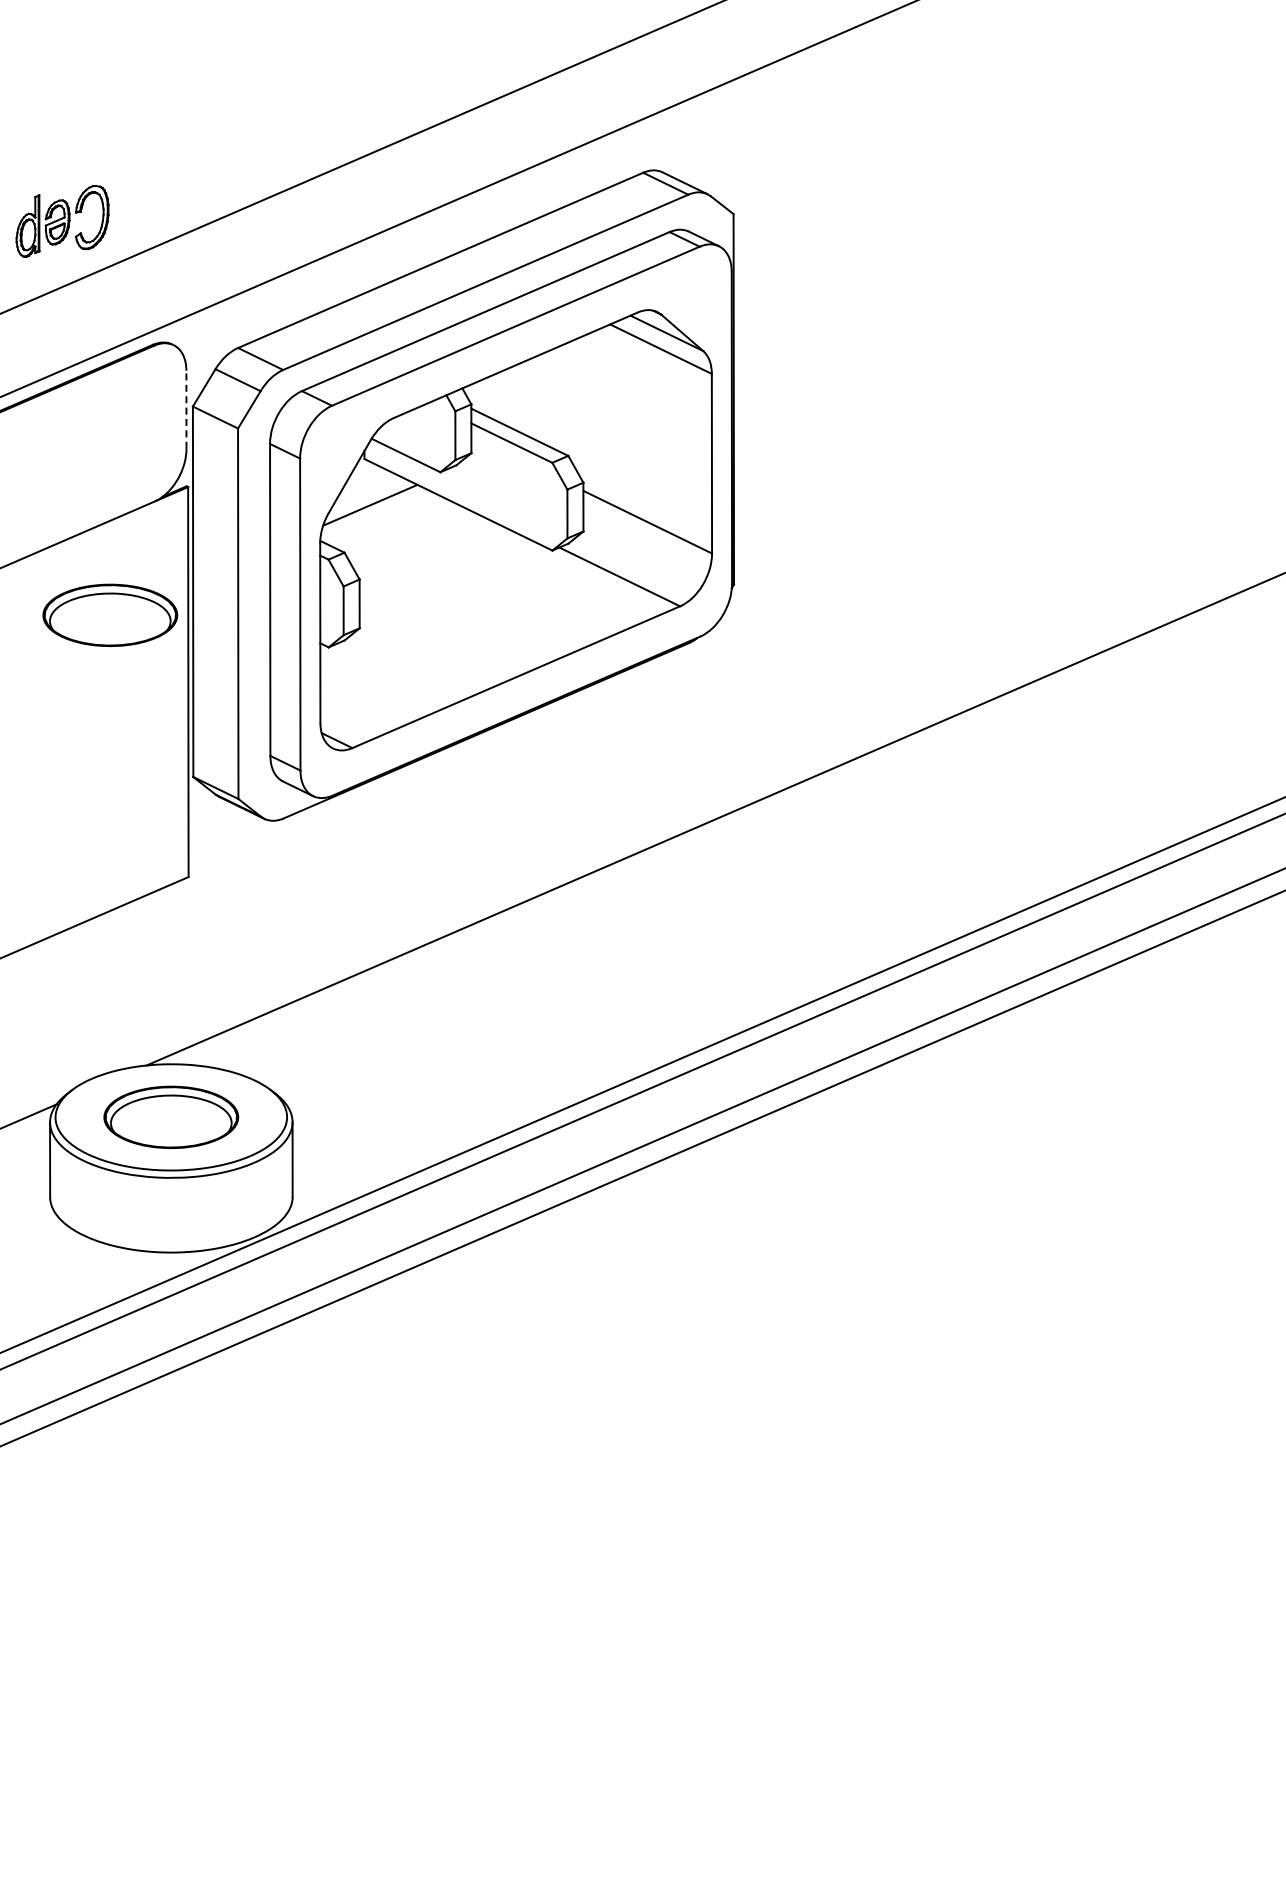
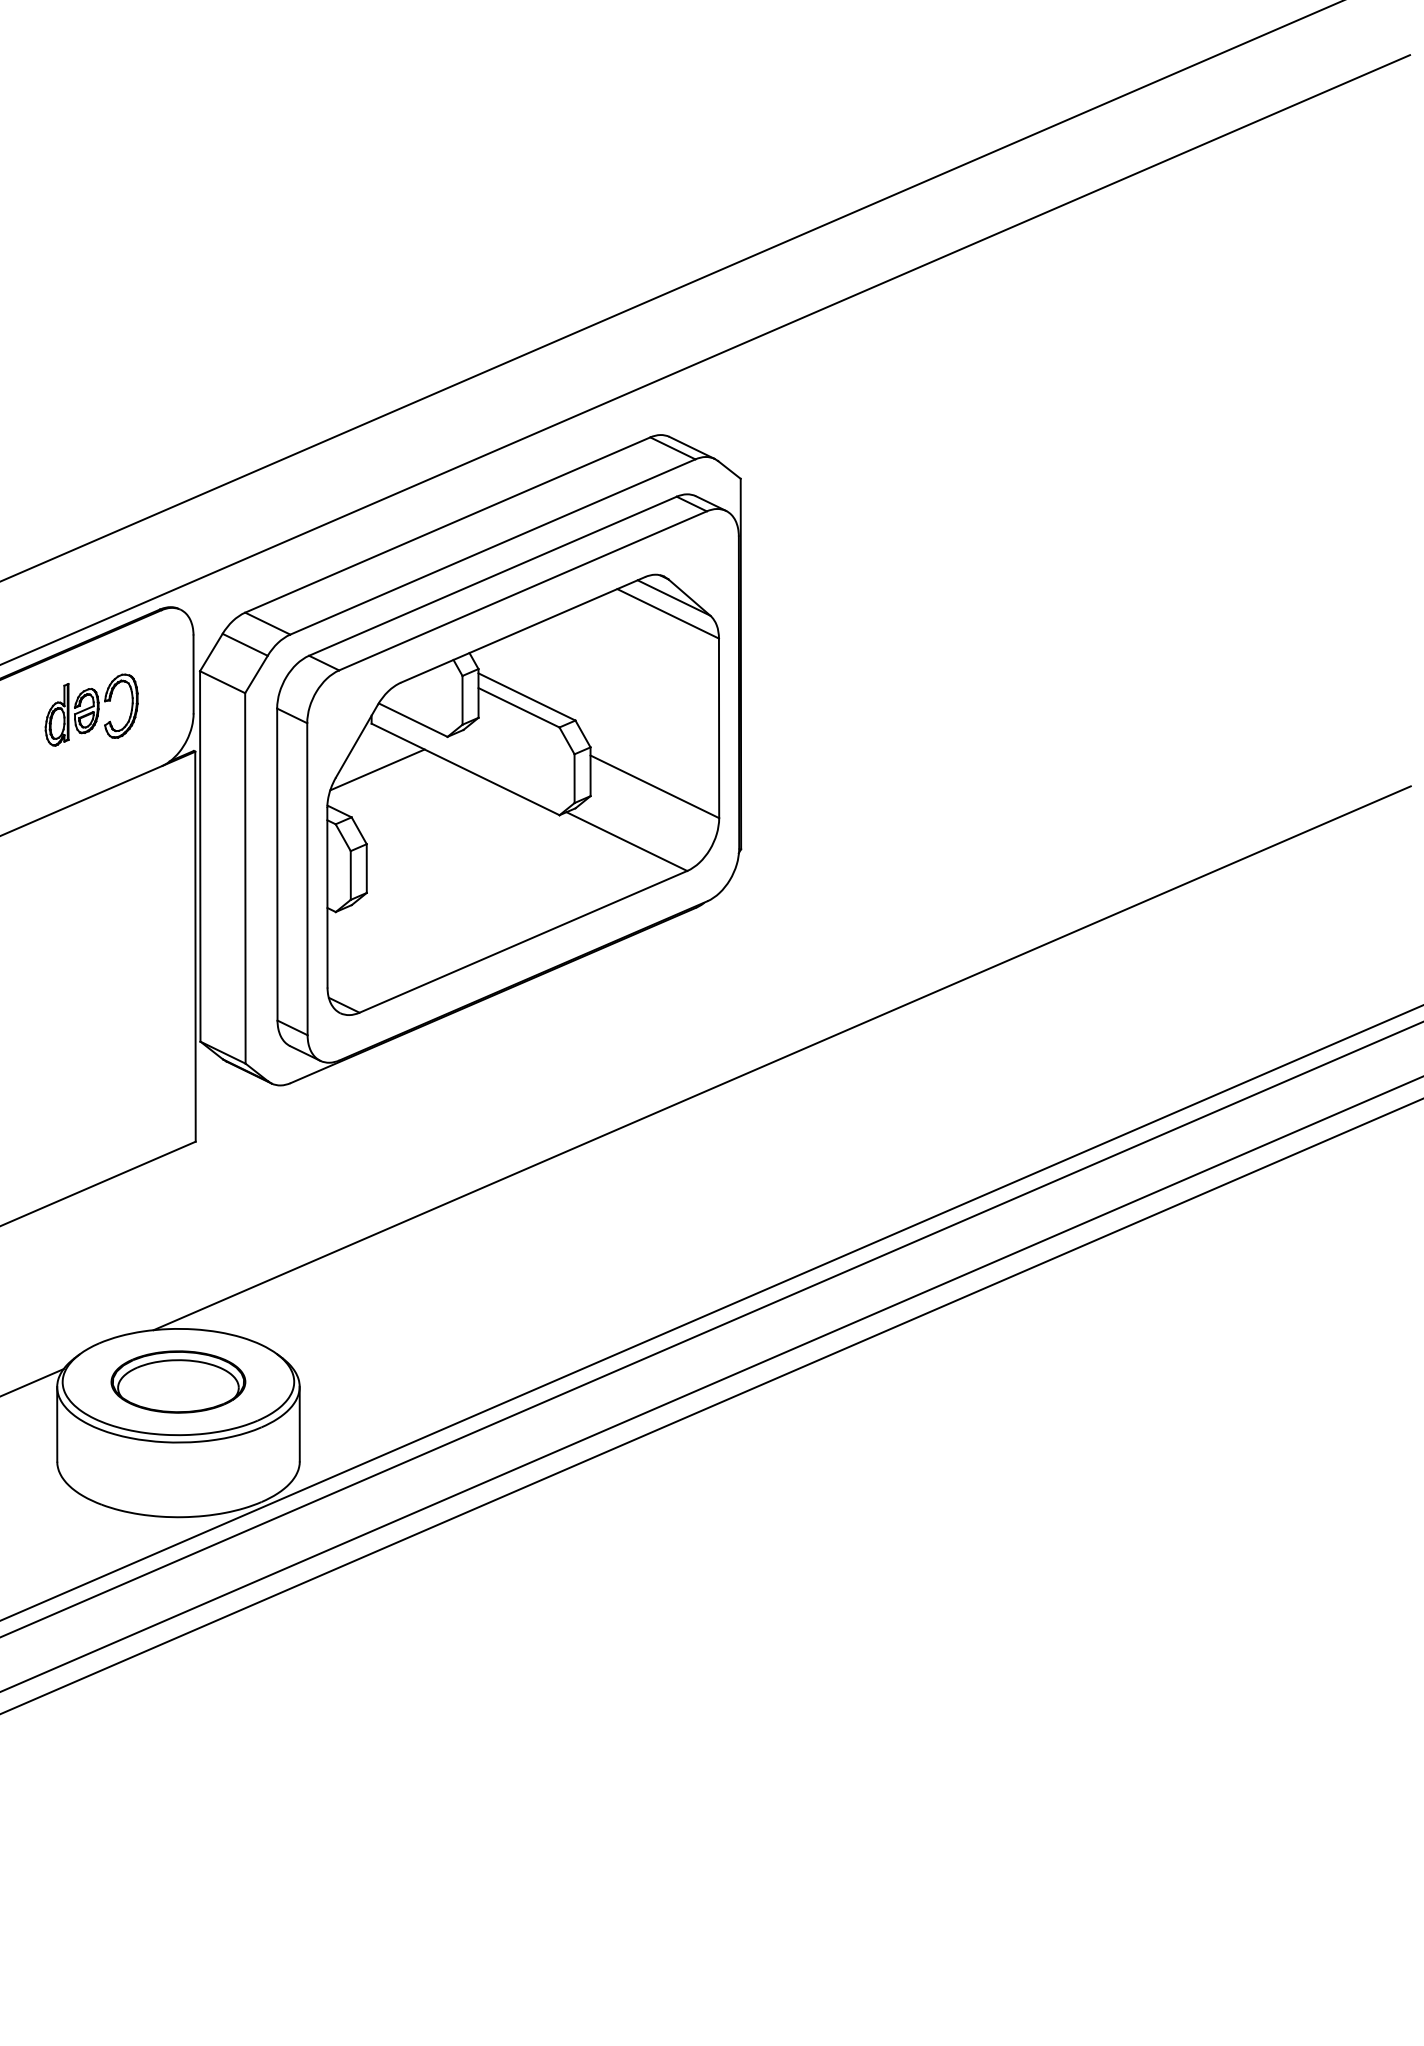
part: (62, 220) -> (91, 709), moved
line: (186, 409) -> (193, 674), dashed -> solid
part: (110, 614) -> (117, 879), removed

